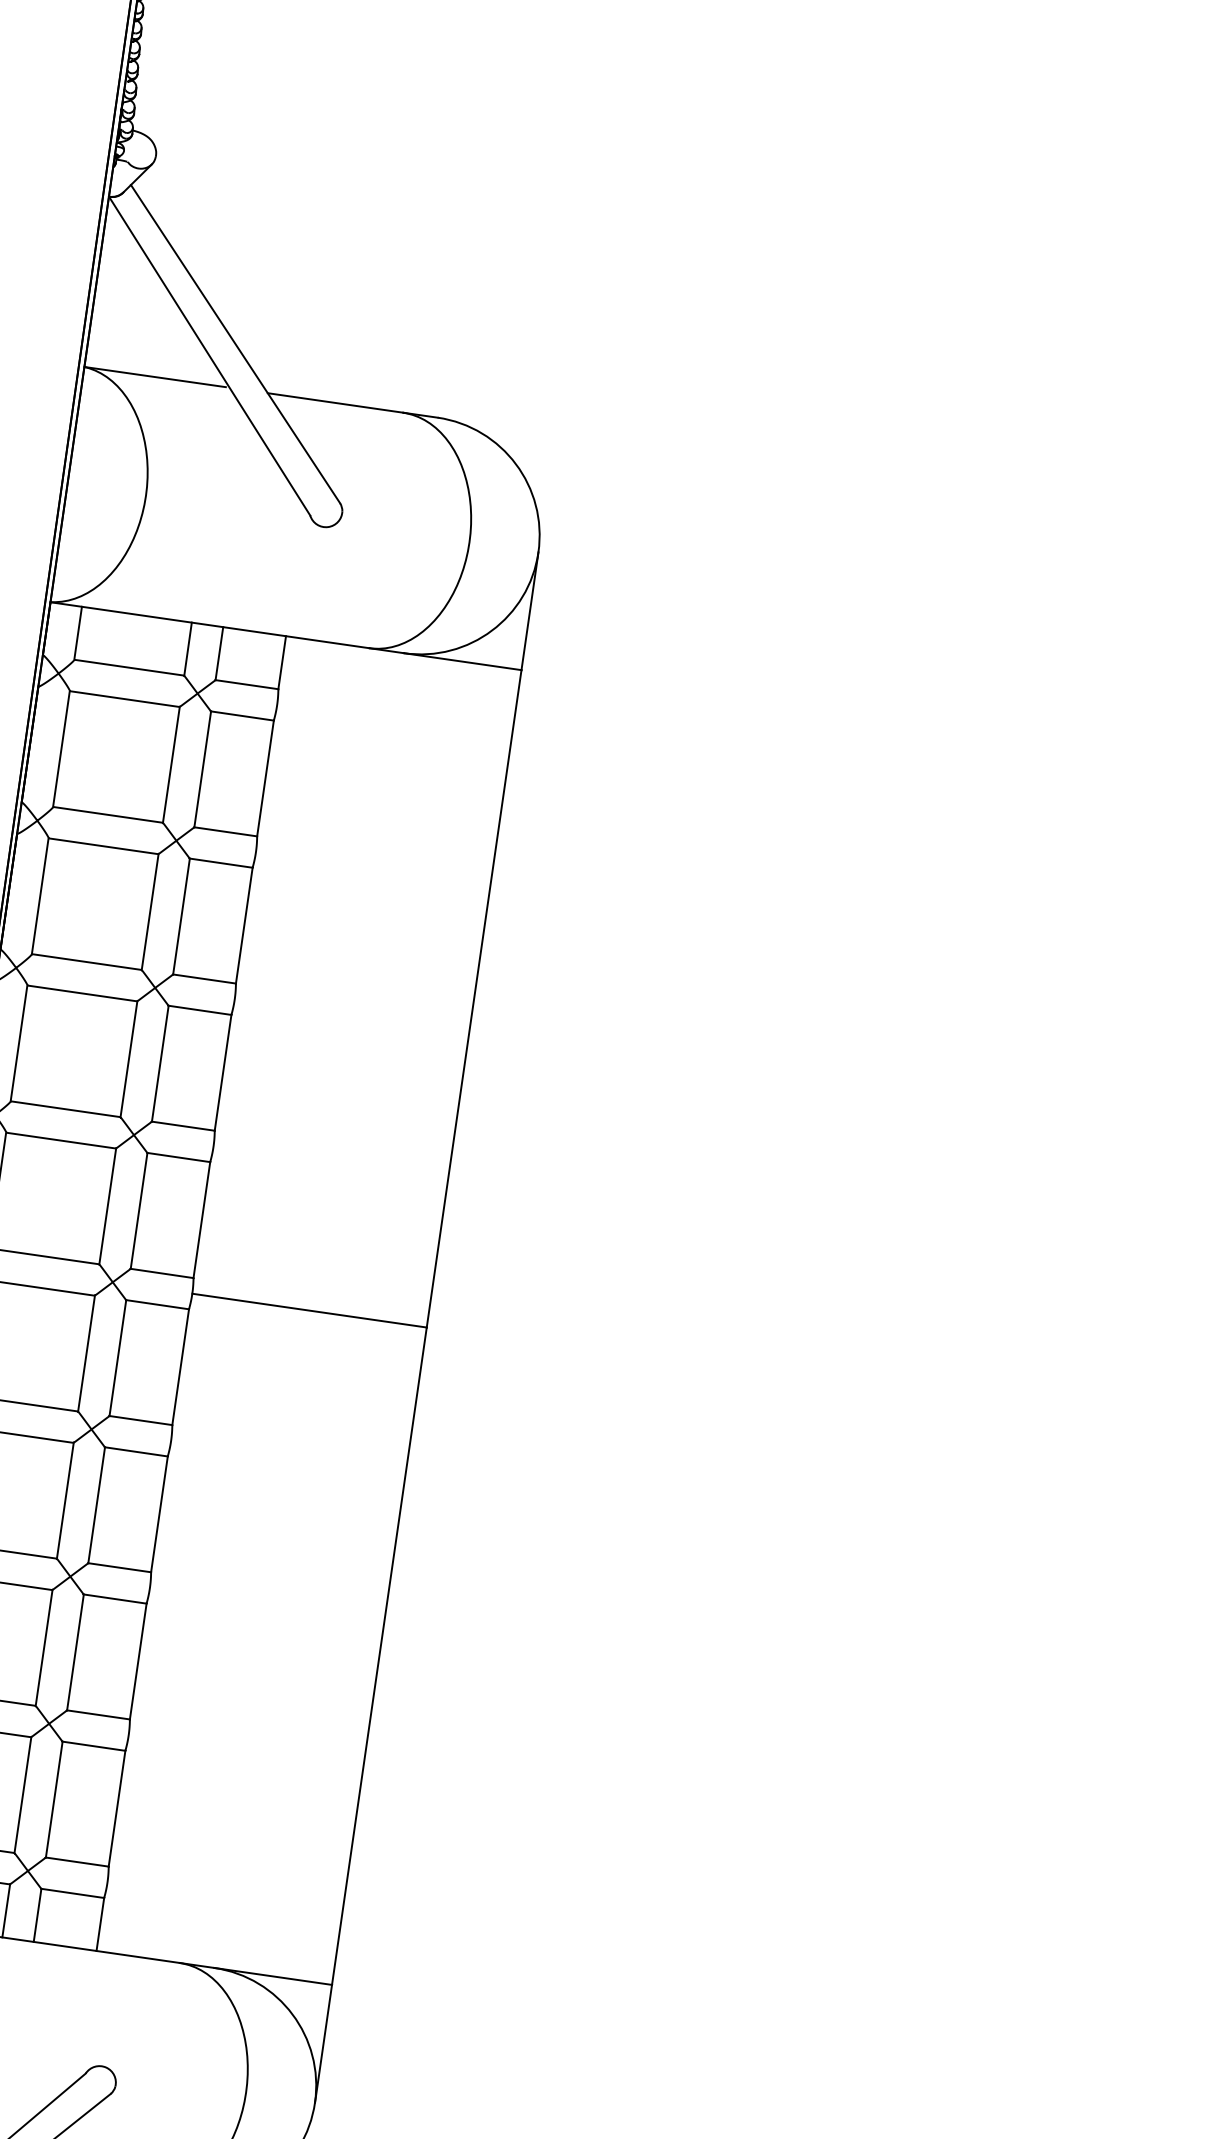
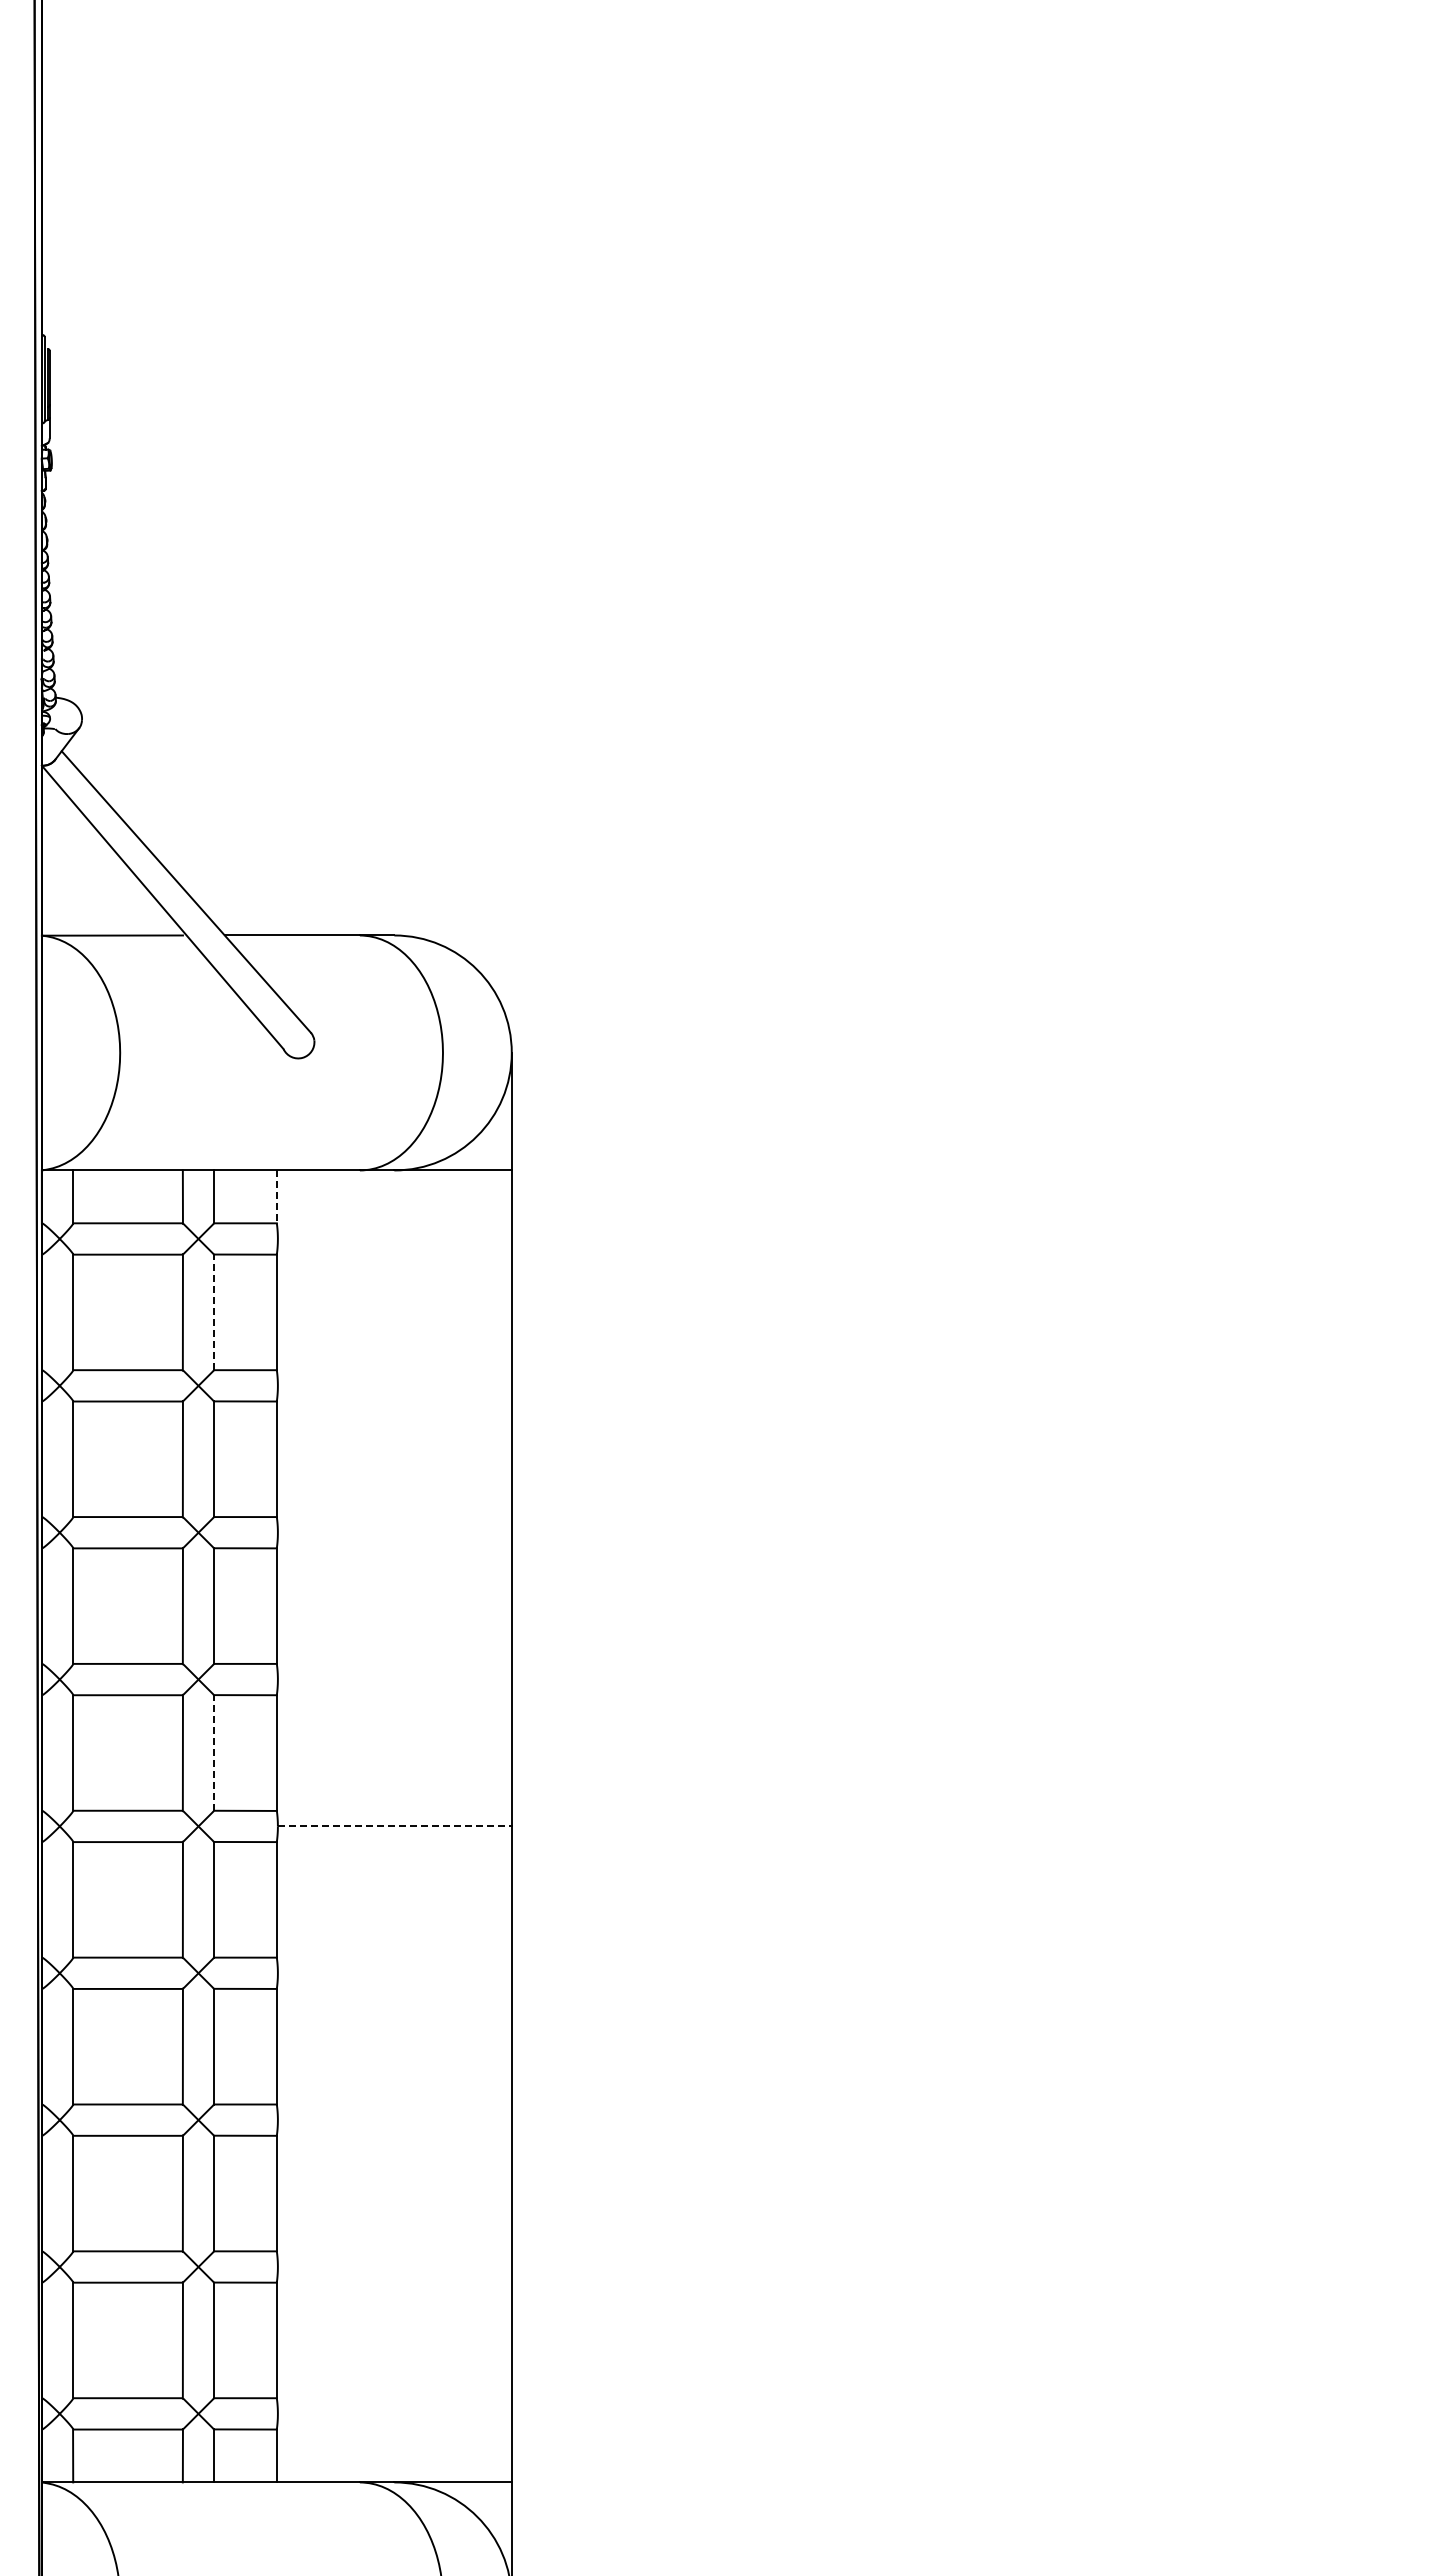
line: (281, 663) -> (276, 1197), solid -> dashed
line: (203, 769) -> (214, 1312), solid -> dashed
line: (139, 1211) -> (214, 1753), solid -> dashed
line: (309, 1310) -> (394, 1826), solid -> dashed

